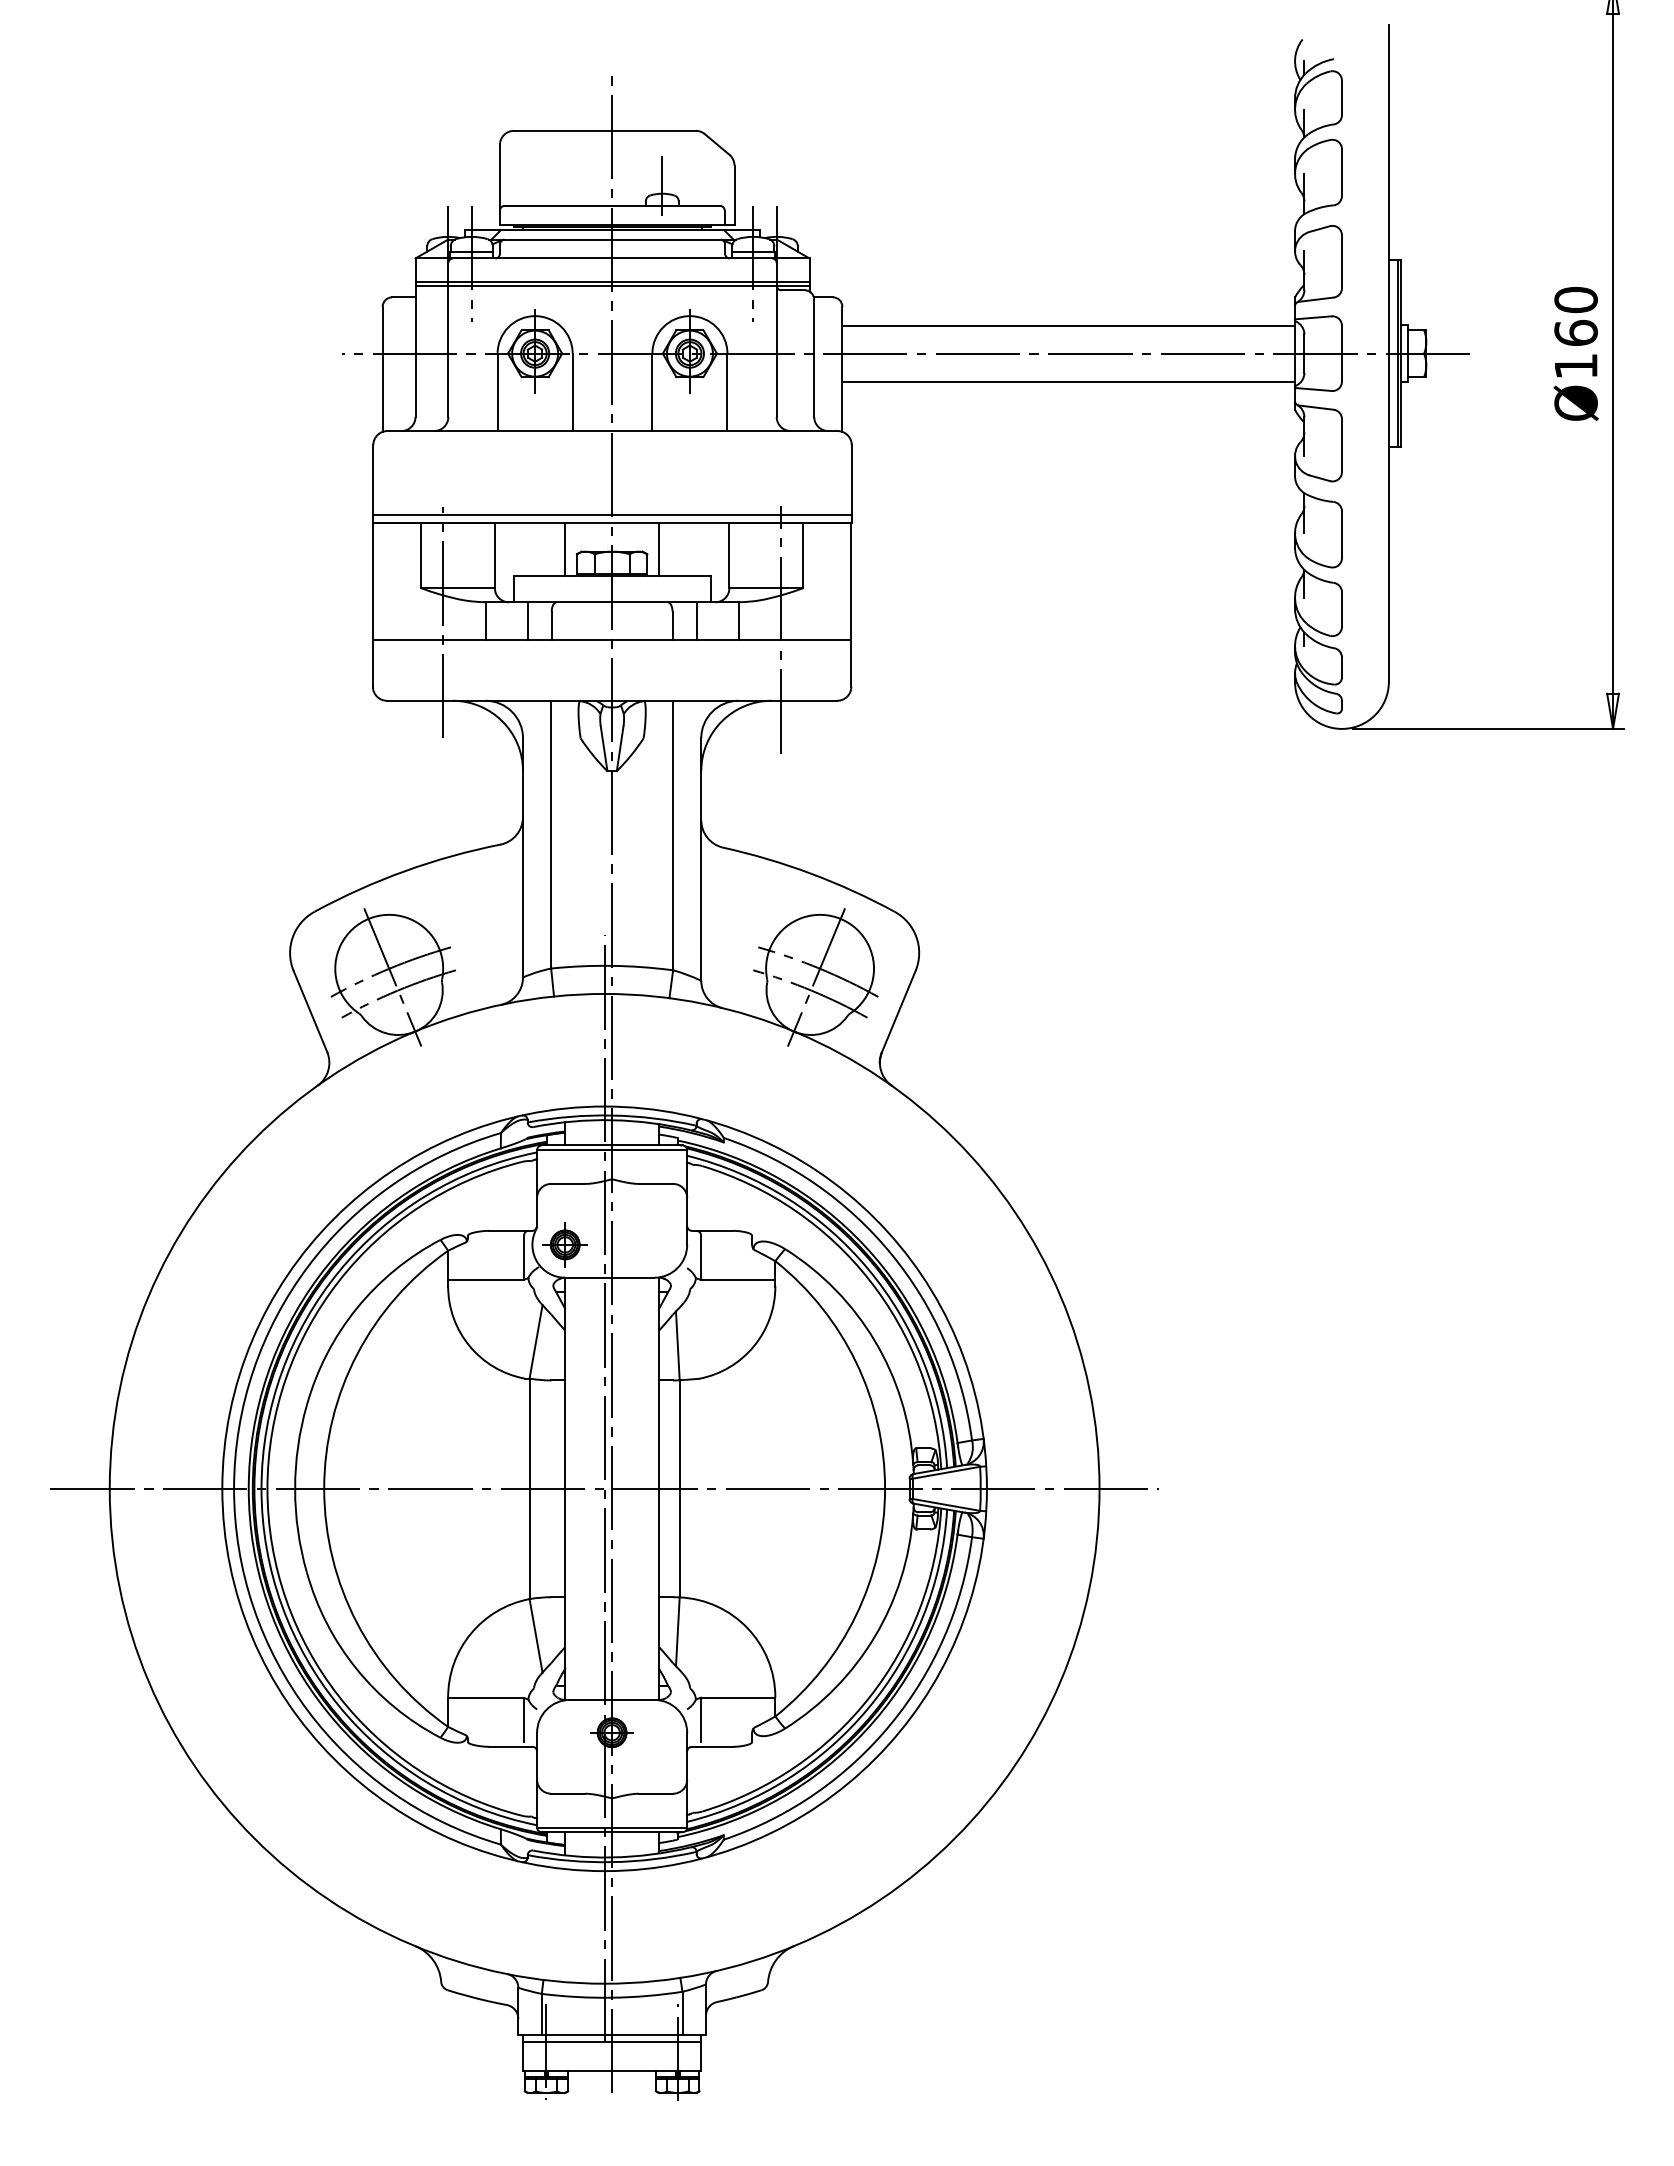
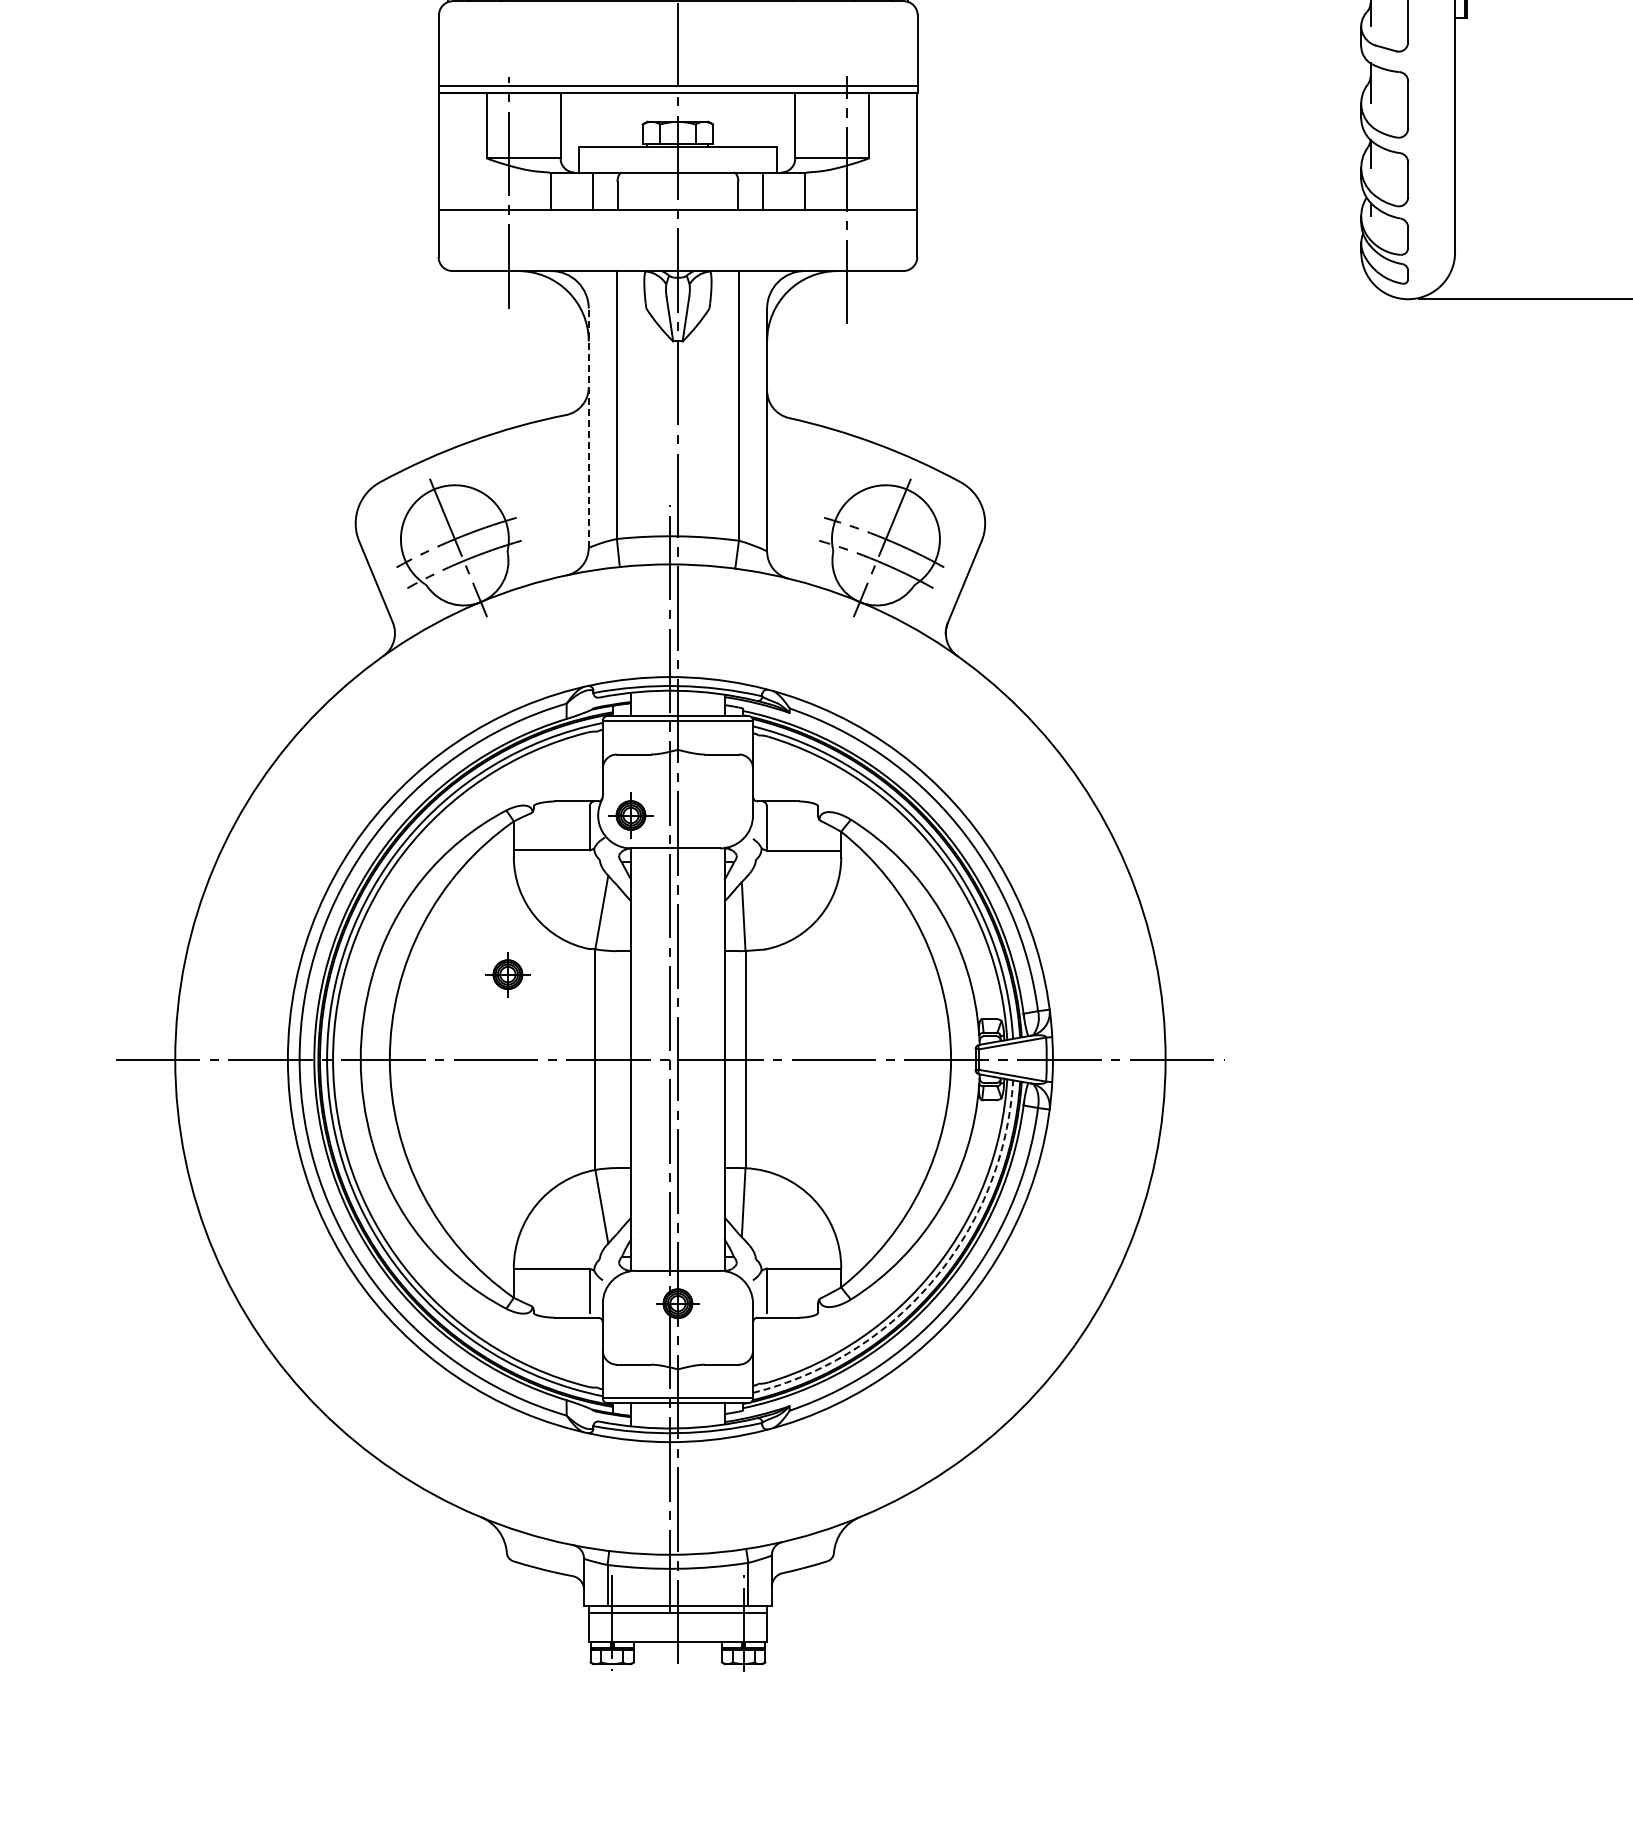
line: (565, 549) -> (631, 119), removed
line: (659, 549) -> (725, 119), removed
line: (523, 857) -> (589, 427), solid -> dashed
part: (441, 1403) -> (507, 974), added
arc: (868, 1708) -> (934, 1279), solid -> dashed

